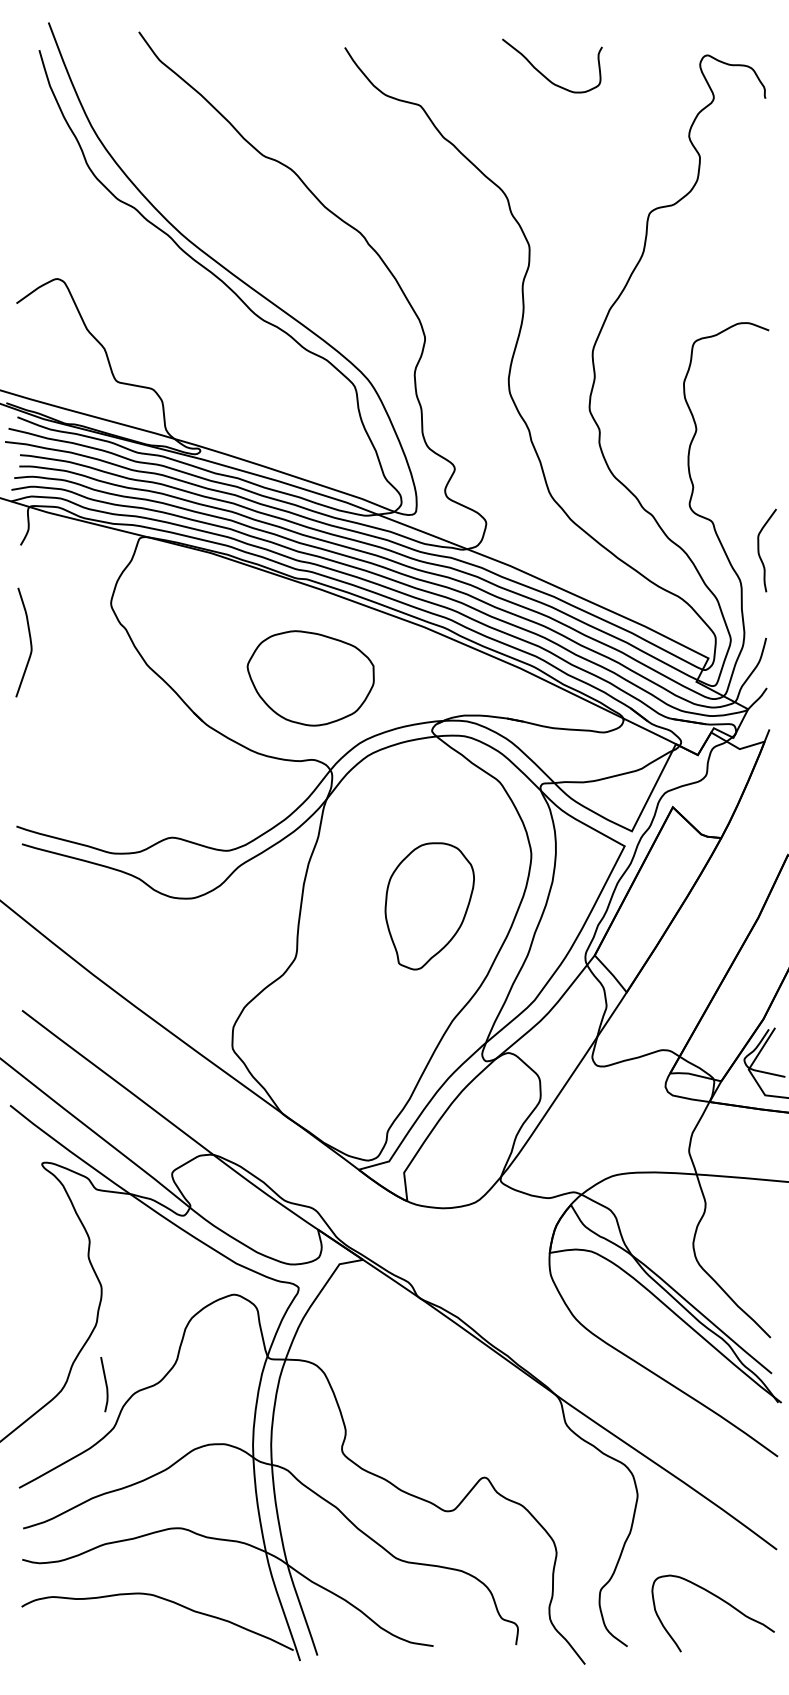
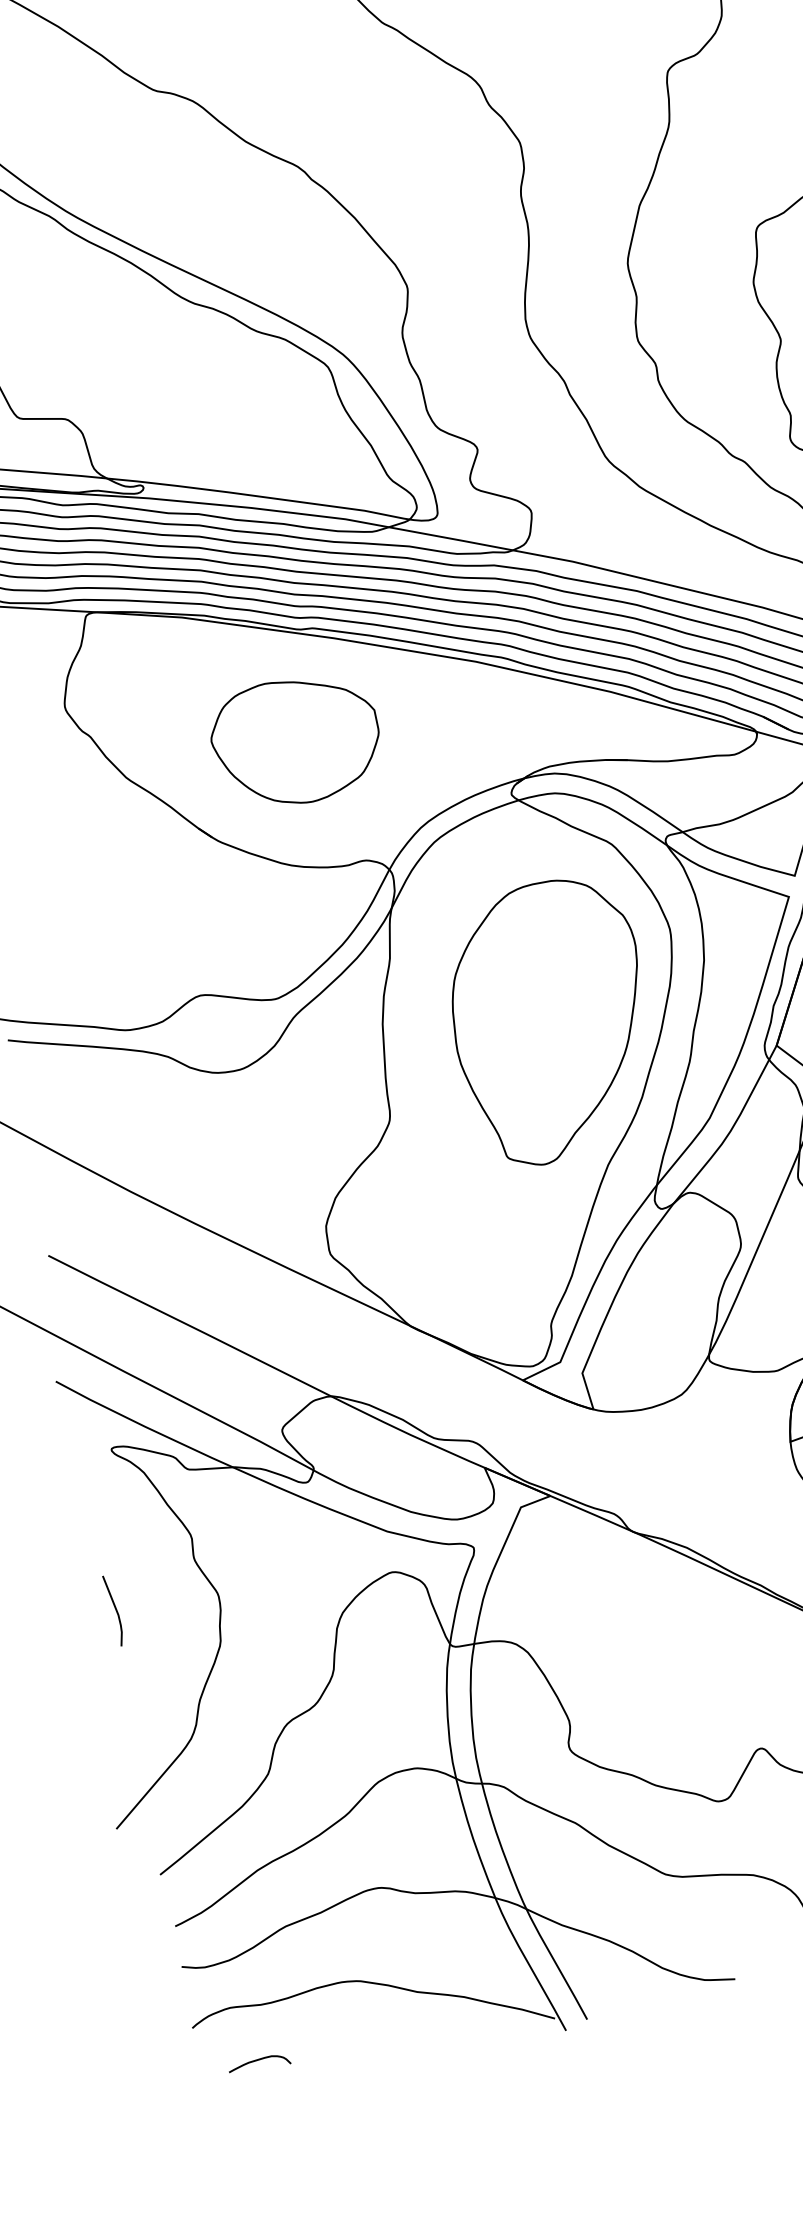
part: (310, 678) -> (295, 741), moved
part: (429, 906) -> (550, 1022), size x1.67
line: (105, 1384) -> (115, 1610), moved
curve: (66, 1640) -> (258, 2060), added

